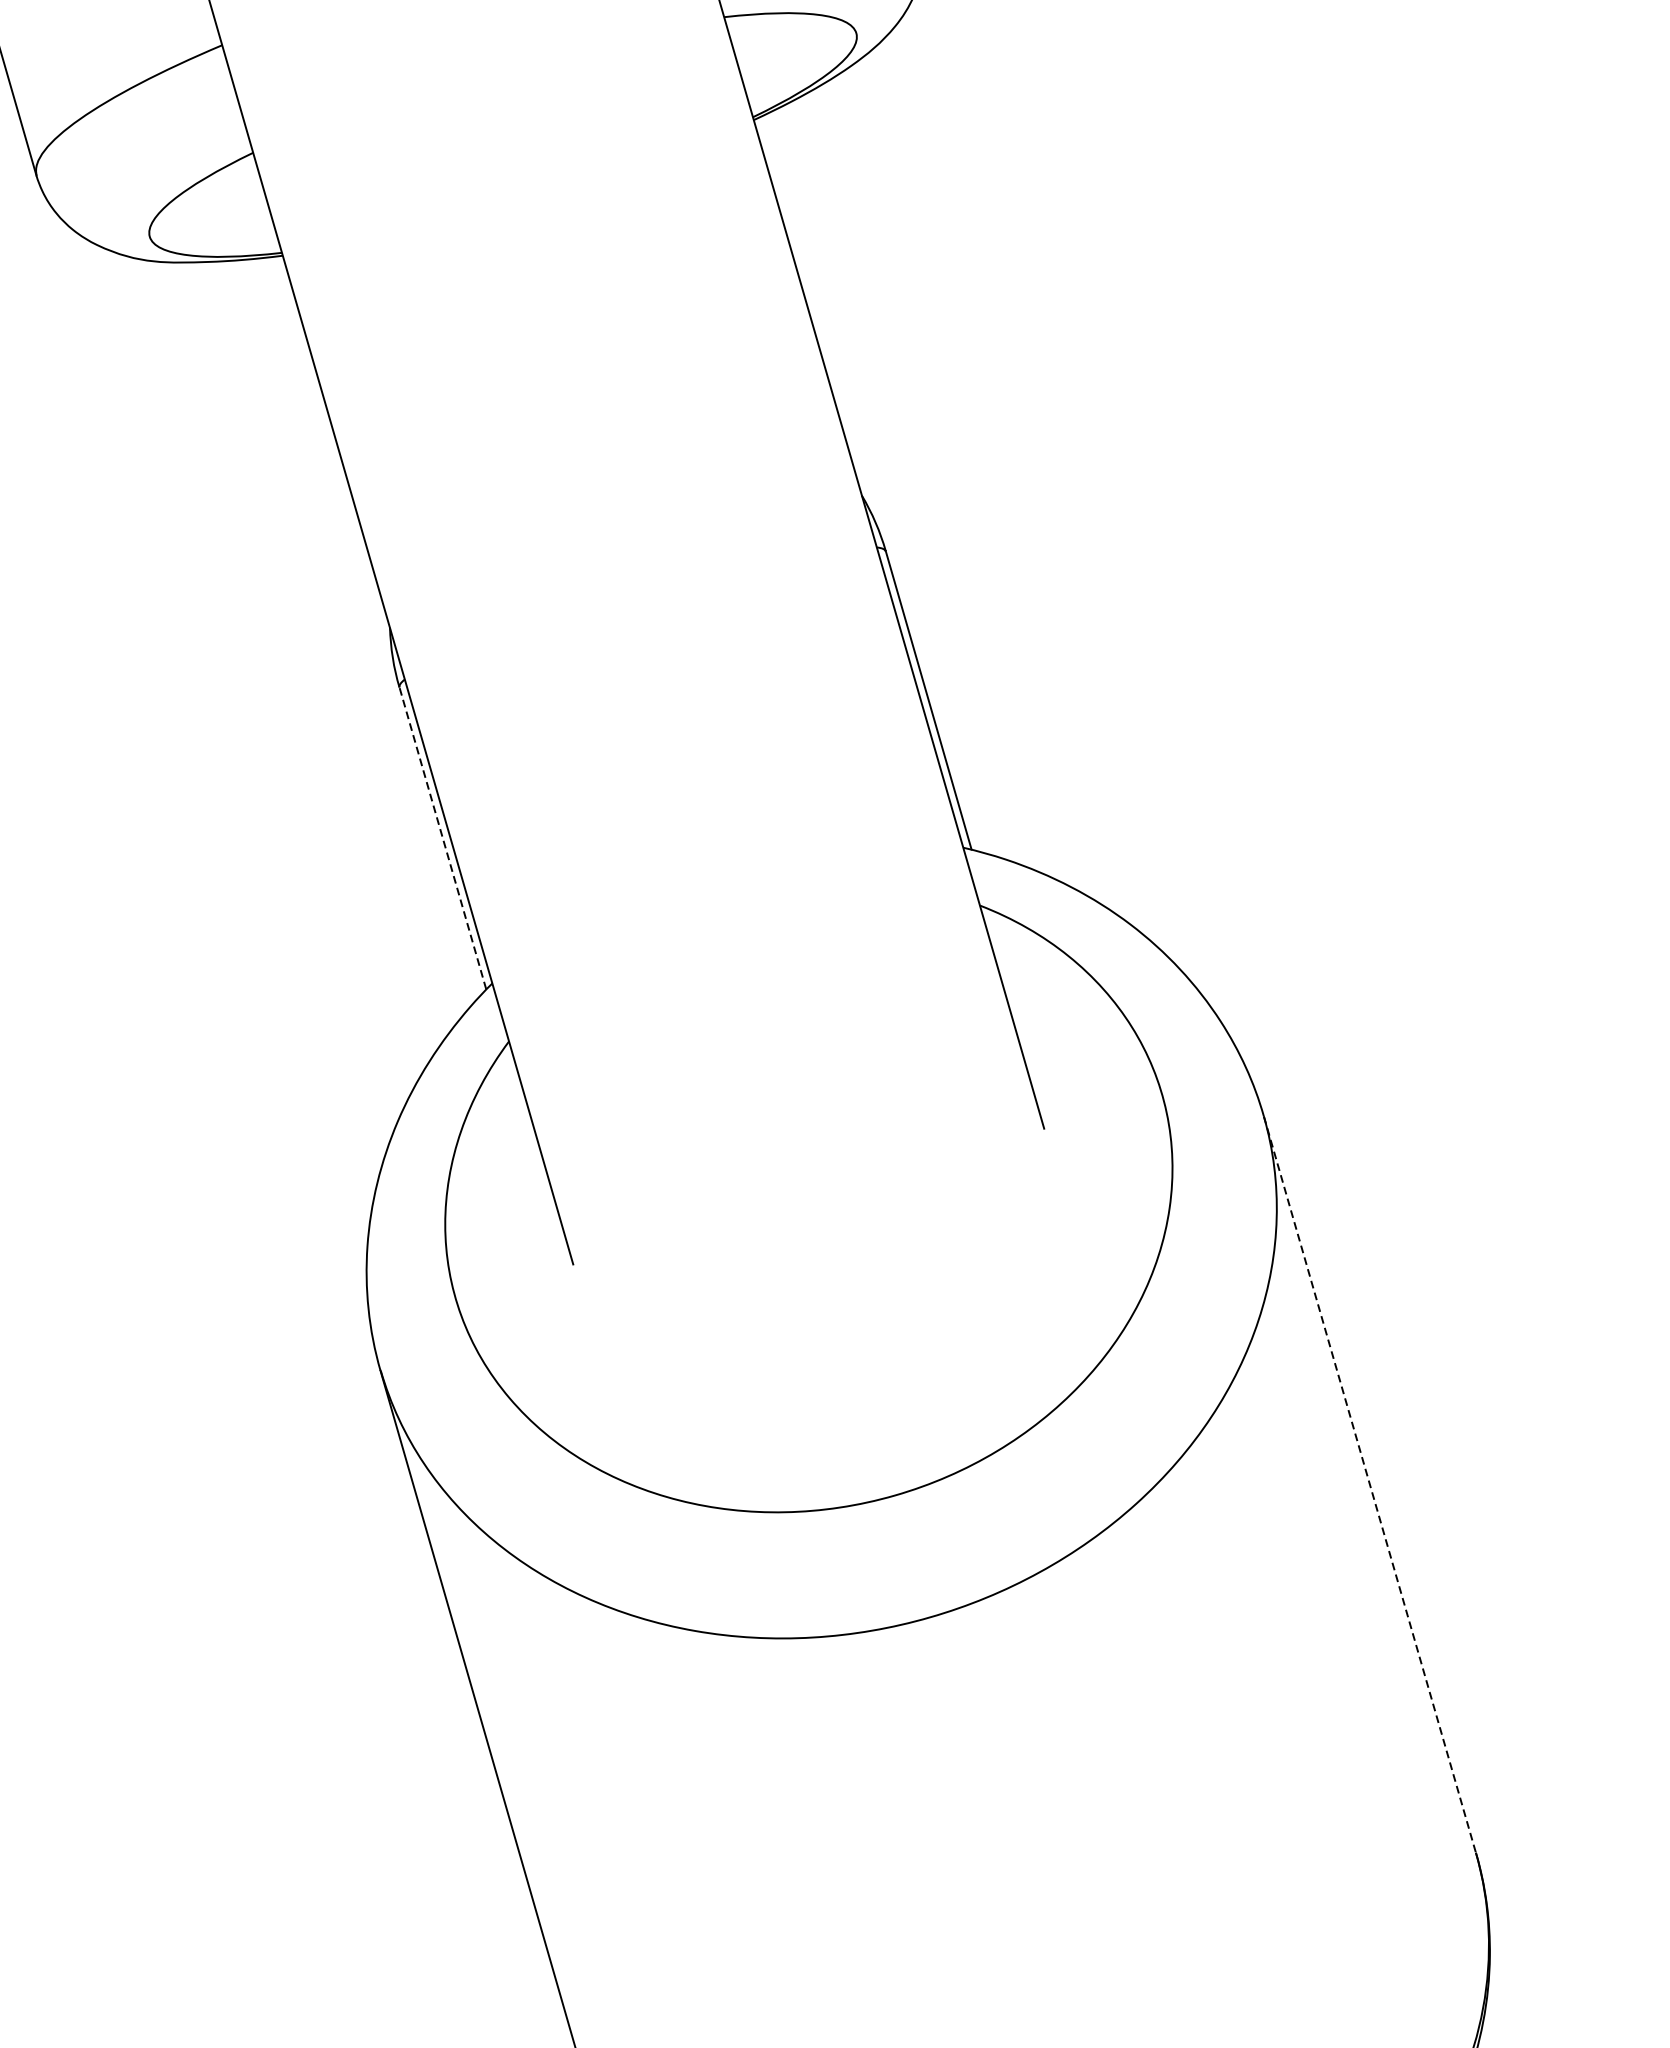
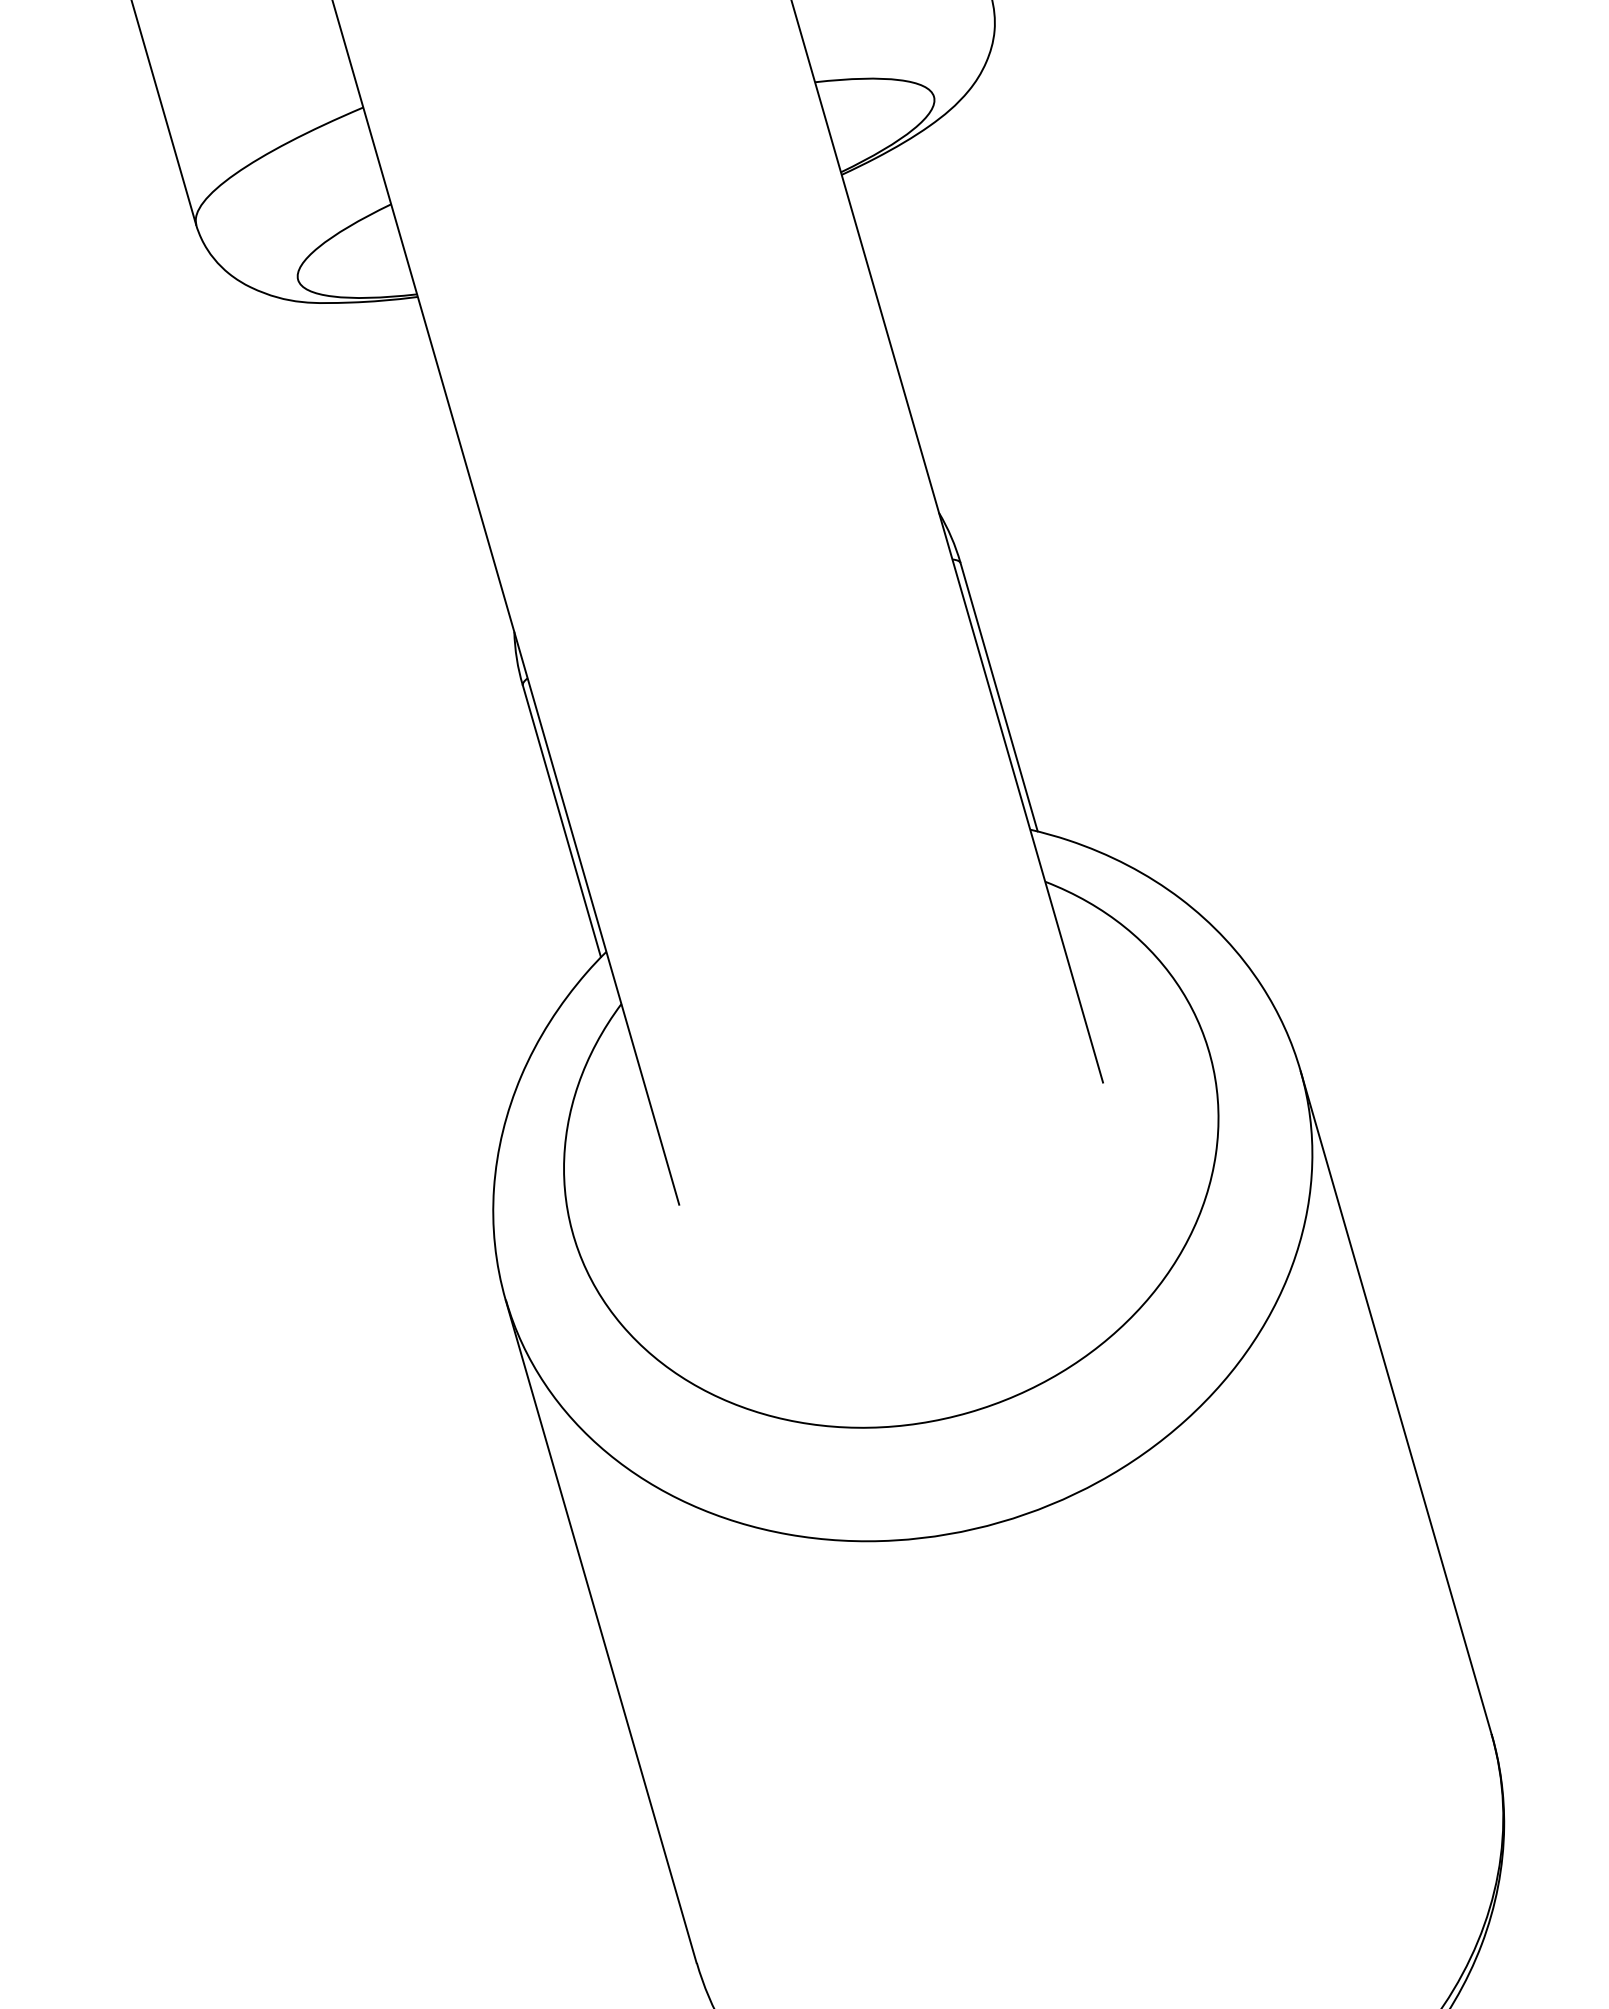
line: (442, 837) -> (561, 820), dashed -> solid
line: (1370, 1484) -> (1396, 1402), dashed -> solid

